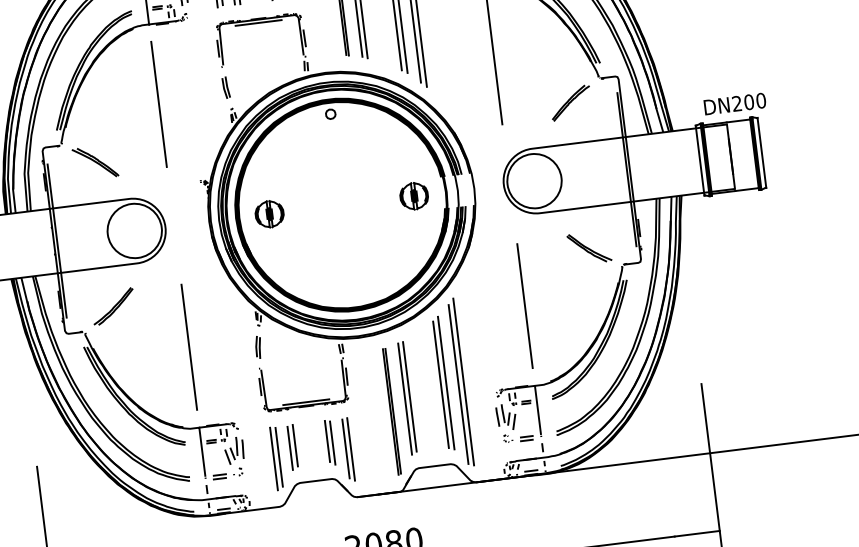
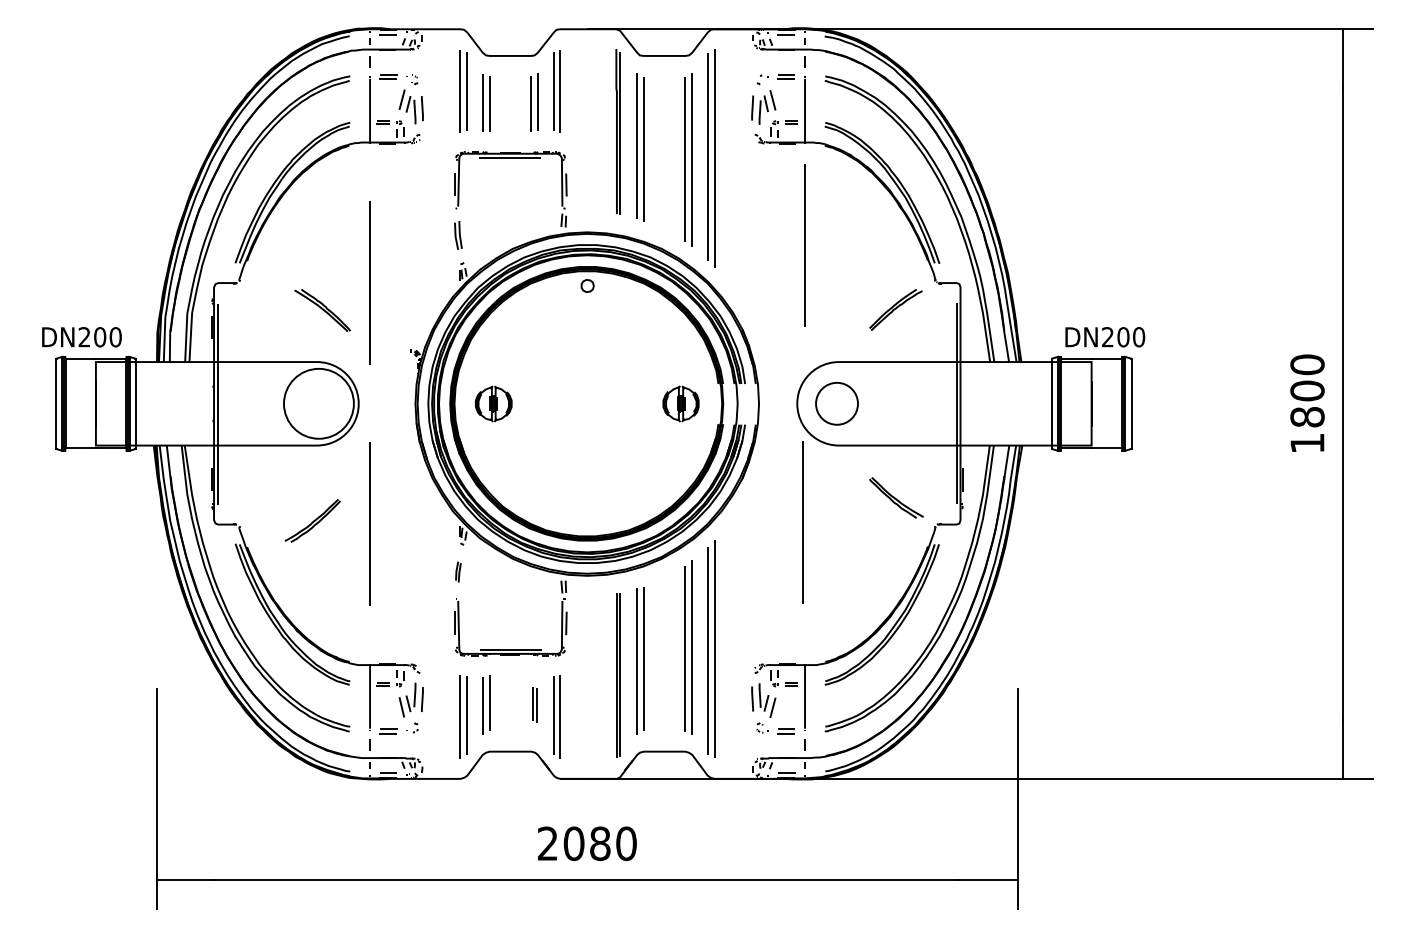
line: (158, 103) -> (369, 282), moved
part: (95, 162) -> (322, 310), moved
circle: (534, 180) -> (836, 403), size x0.6
line: (524, 305) -> (802, 522), moved
part: (113, 306) -> (312, 520), moved
part: (258, 346) -> (458, 571), size x0.7
line: (188, 347) -> (369, 523), moved
part: (329, 442) -> (534, 704), size x0.6

